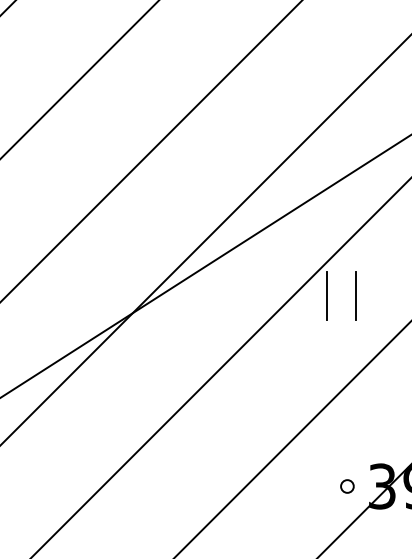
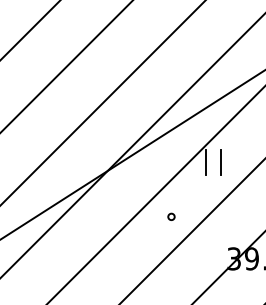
part: (347, 485) -> (171, 216), moved

